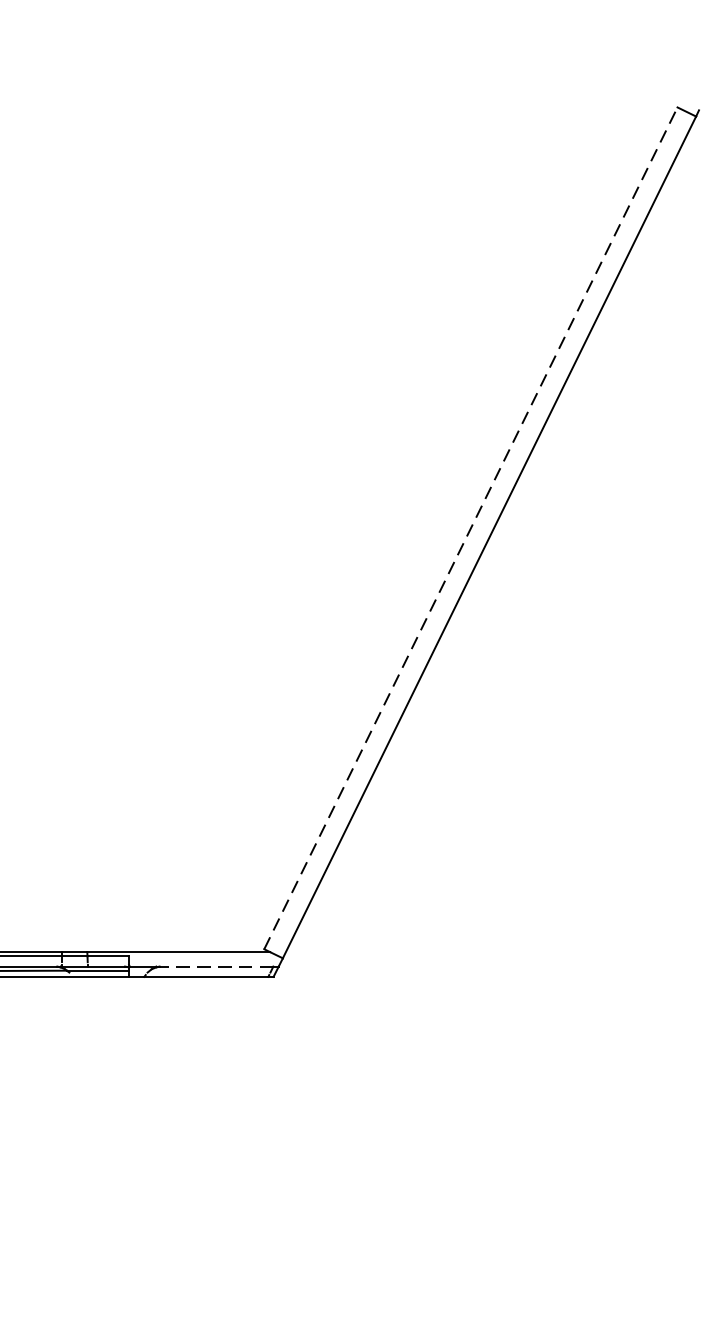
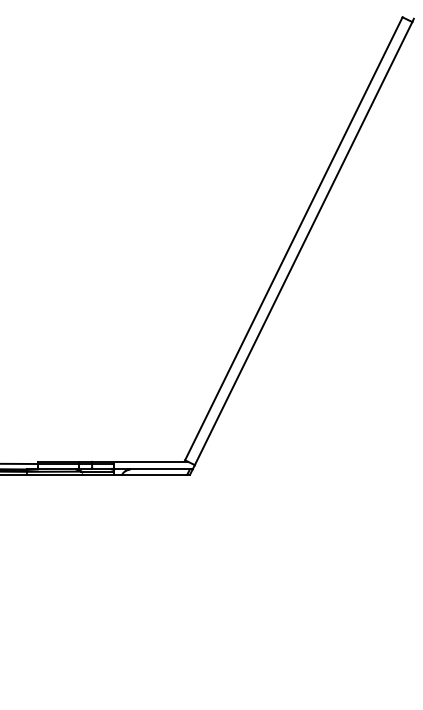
line: (470, 527) -> (293, 238), dashed -> solid
line: (215, 966) -> (159, 469), dashed -> solid

